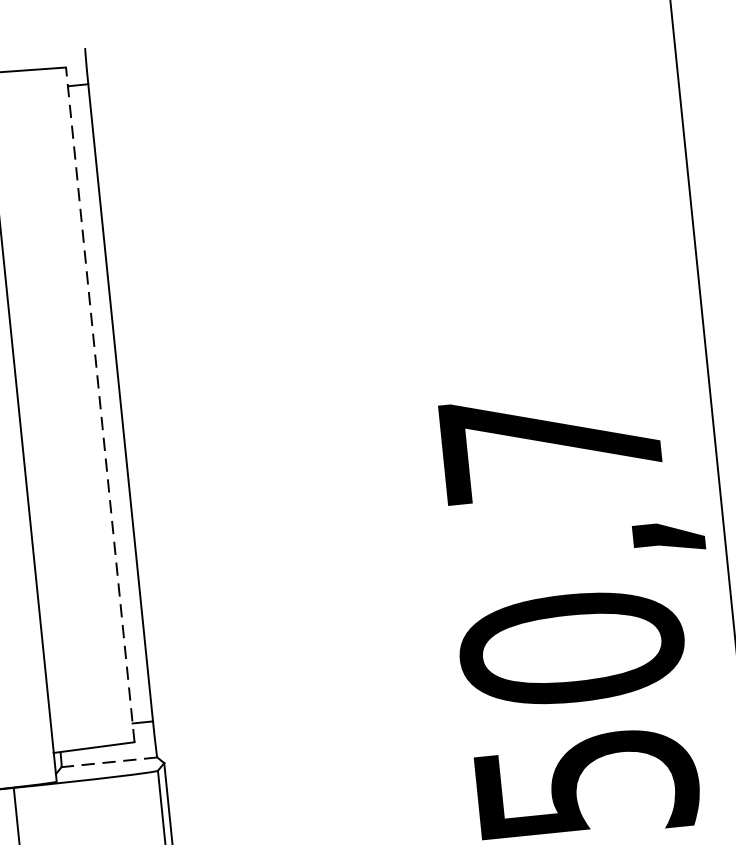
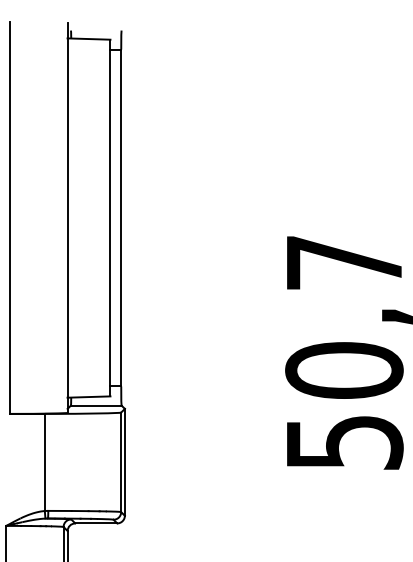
line: (100, 403) -> (110, 217), dashed -> solid
line: (108, 762) -> (95, 405), dashed -> solid

